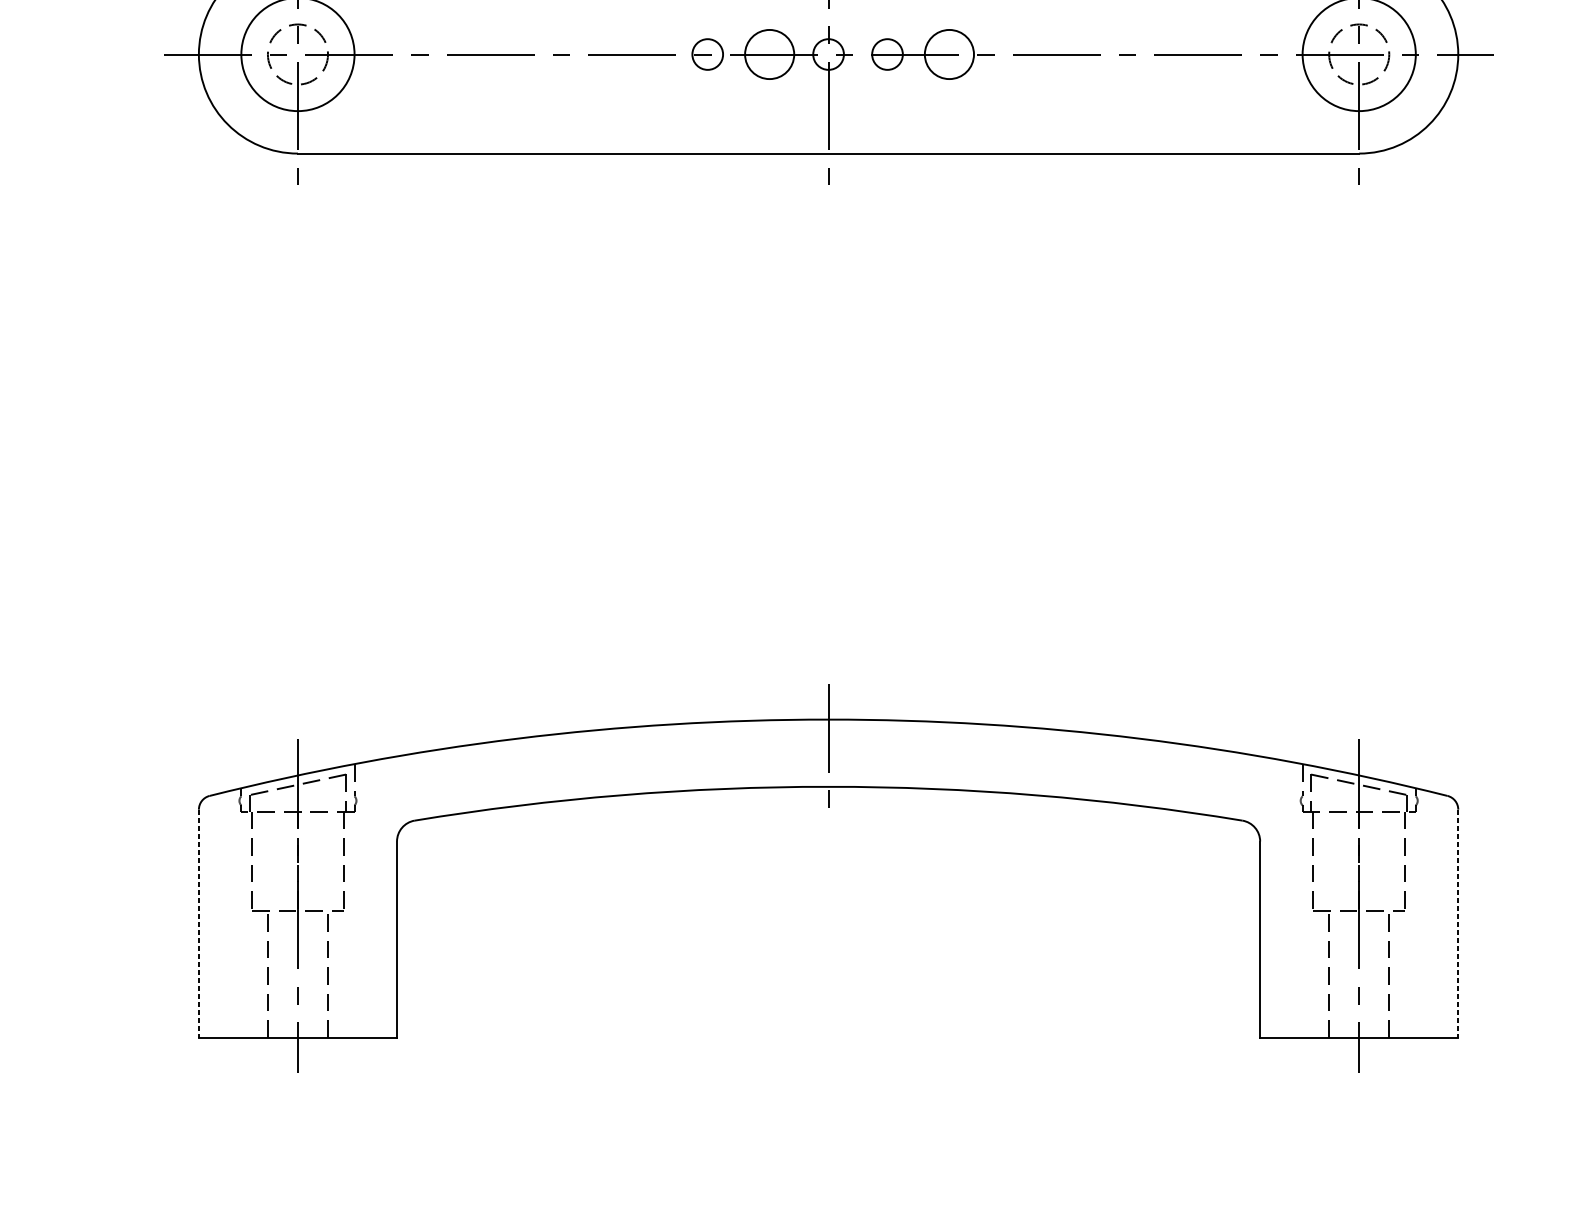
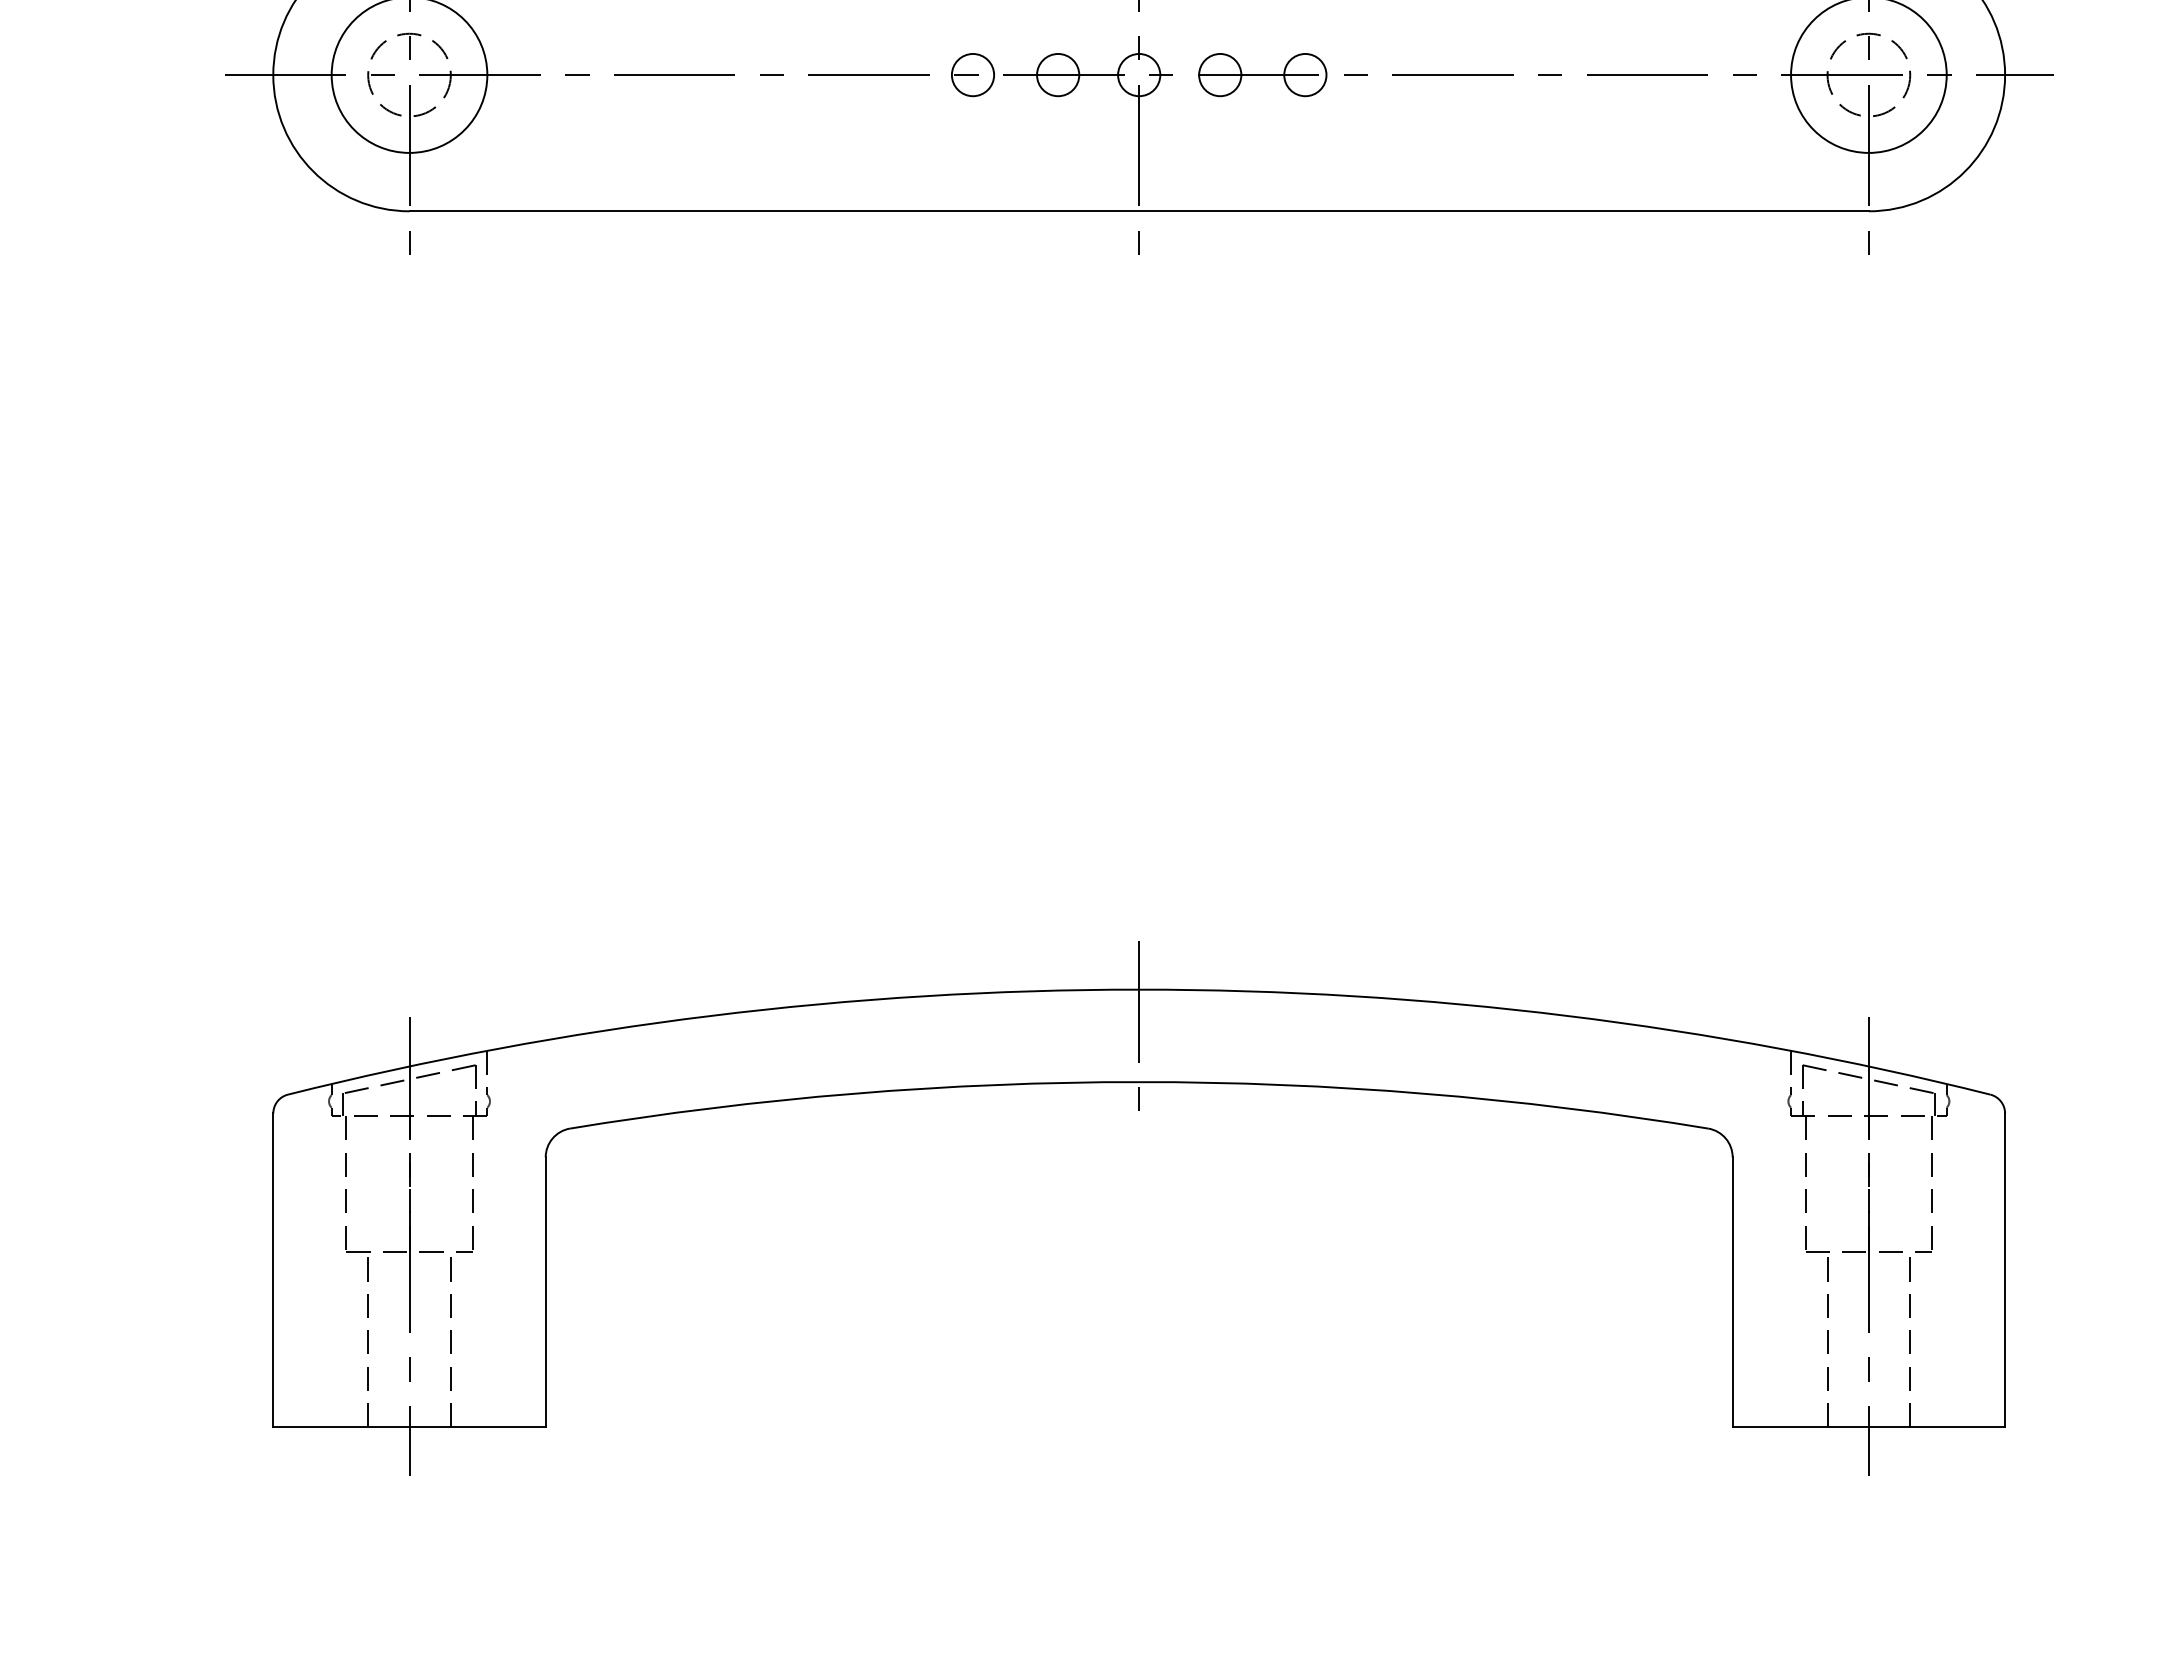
circle: (769, 54) -> (1058, 74), size x0.62
circle: (949, 54) -> (1305, 74), size x0.62
line: (199, 923) -> (273, 1270), dashed -> solid
line: (1458, 923) -> (2005, 1270), dashed -> solid

